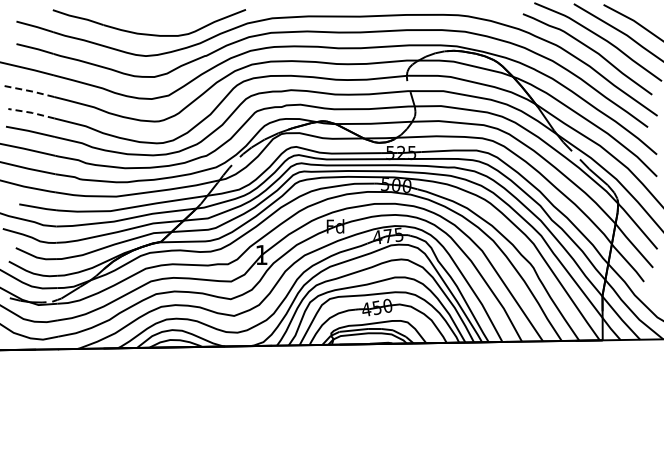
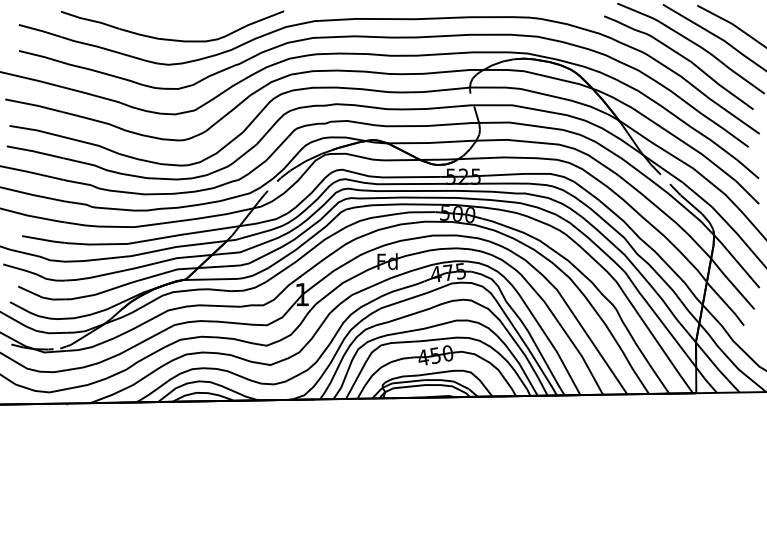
line: (29, 91) -> (33, 105), dashed -> solid
line: (32, 112) -> (37, 129), dashed -> solid

